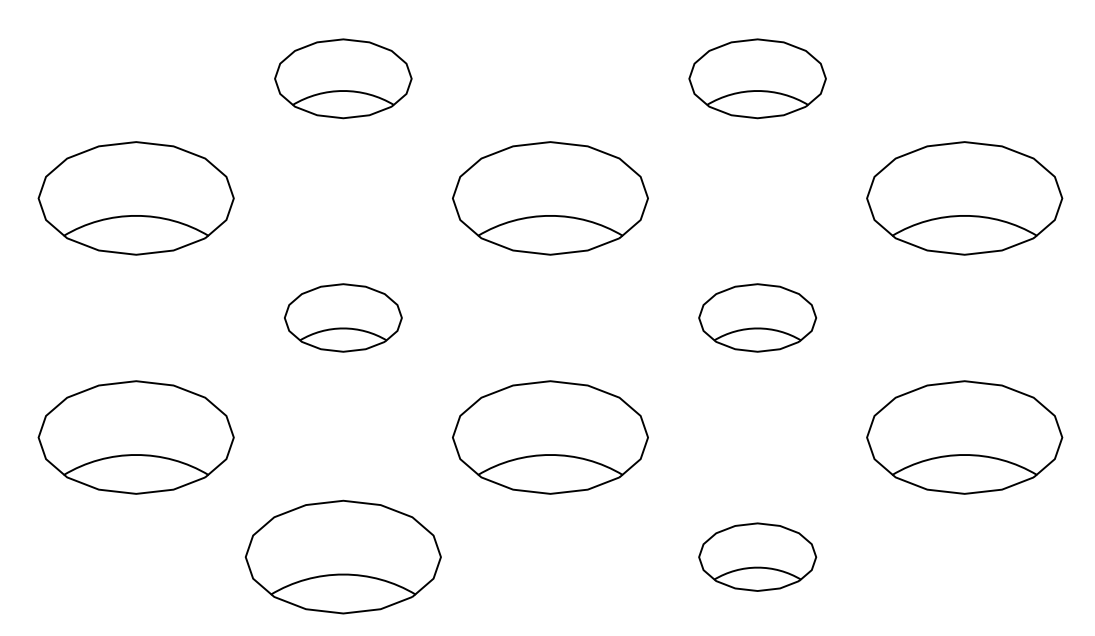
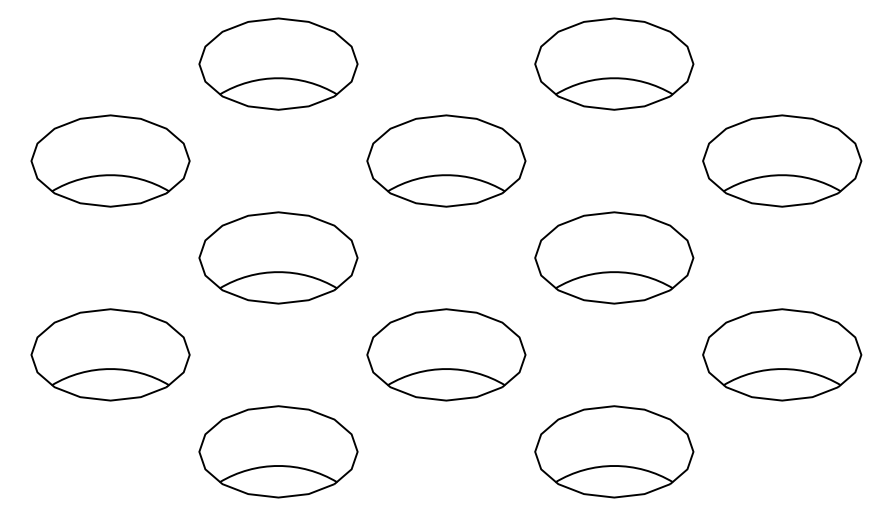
part: (343, 78) -> (278, 63), size x1.43
part: (757, 78) -> (614, 63), size x1.43
part: (343, 317) -> (278, 257), size x1.67
part: (757, 317) -> (614, 257), size x1.67
part: (757, 556) -> (614, 451), size x1.67

